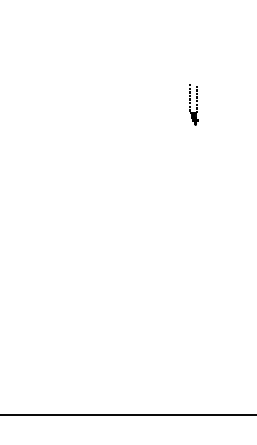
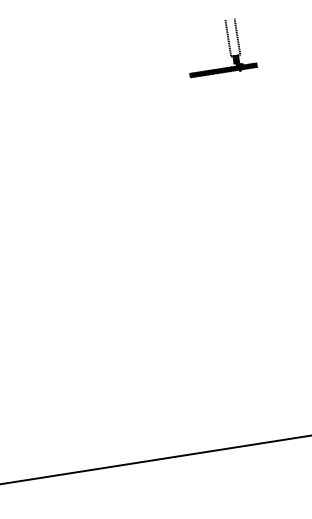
hatch: (182, 122) -> (223, 70), added

